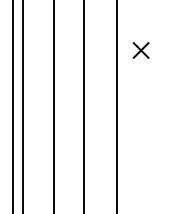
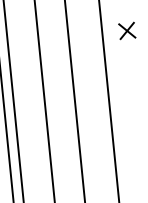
part: (140, 50) -> (126, 31), moved

